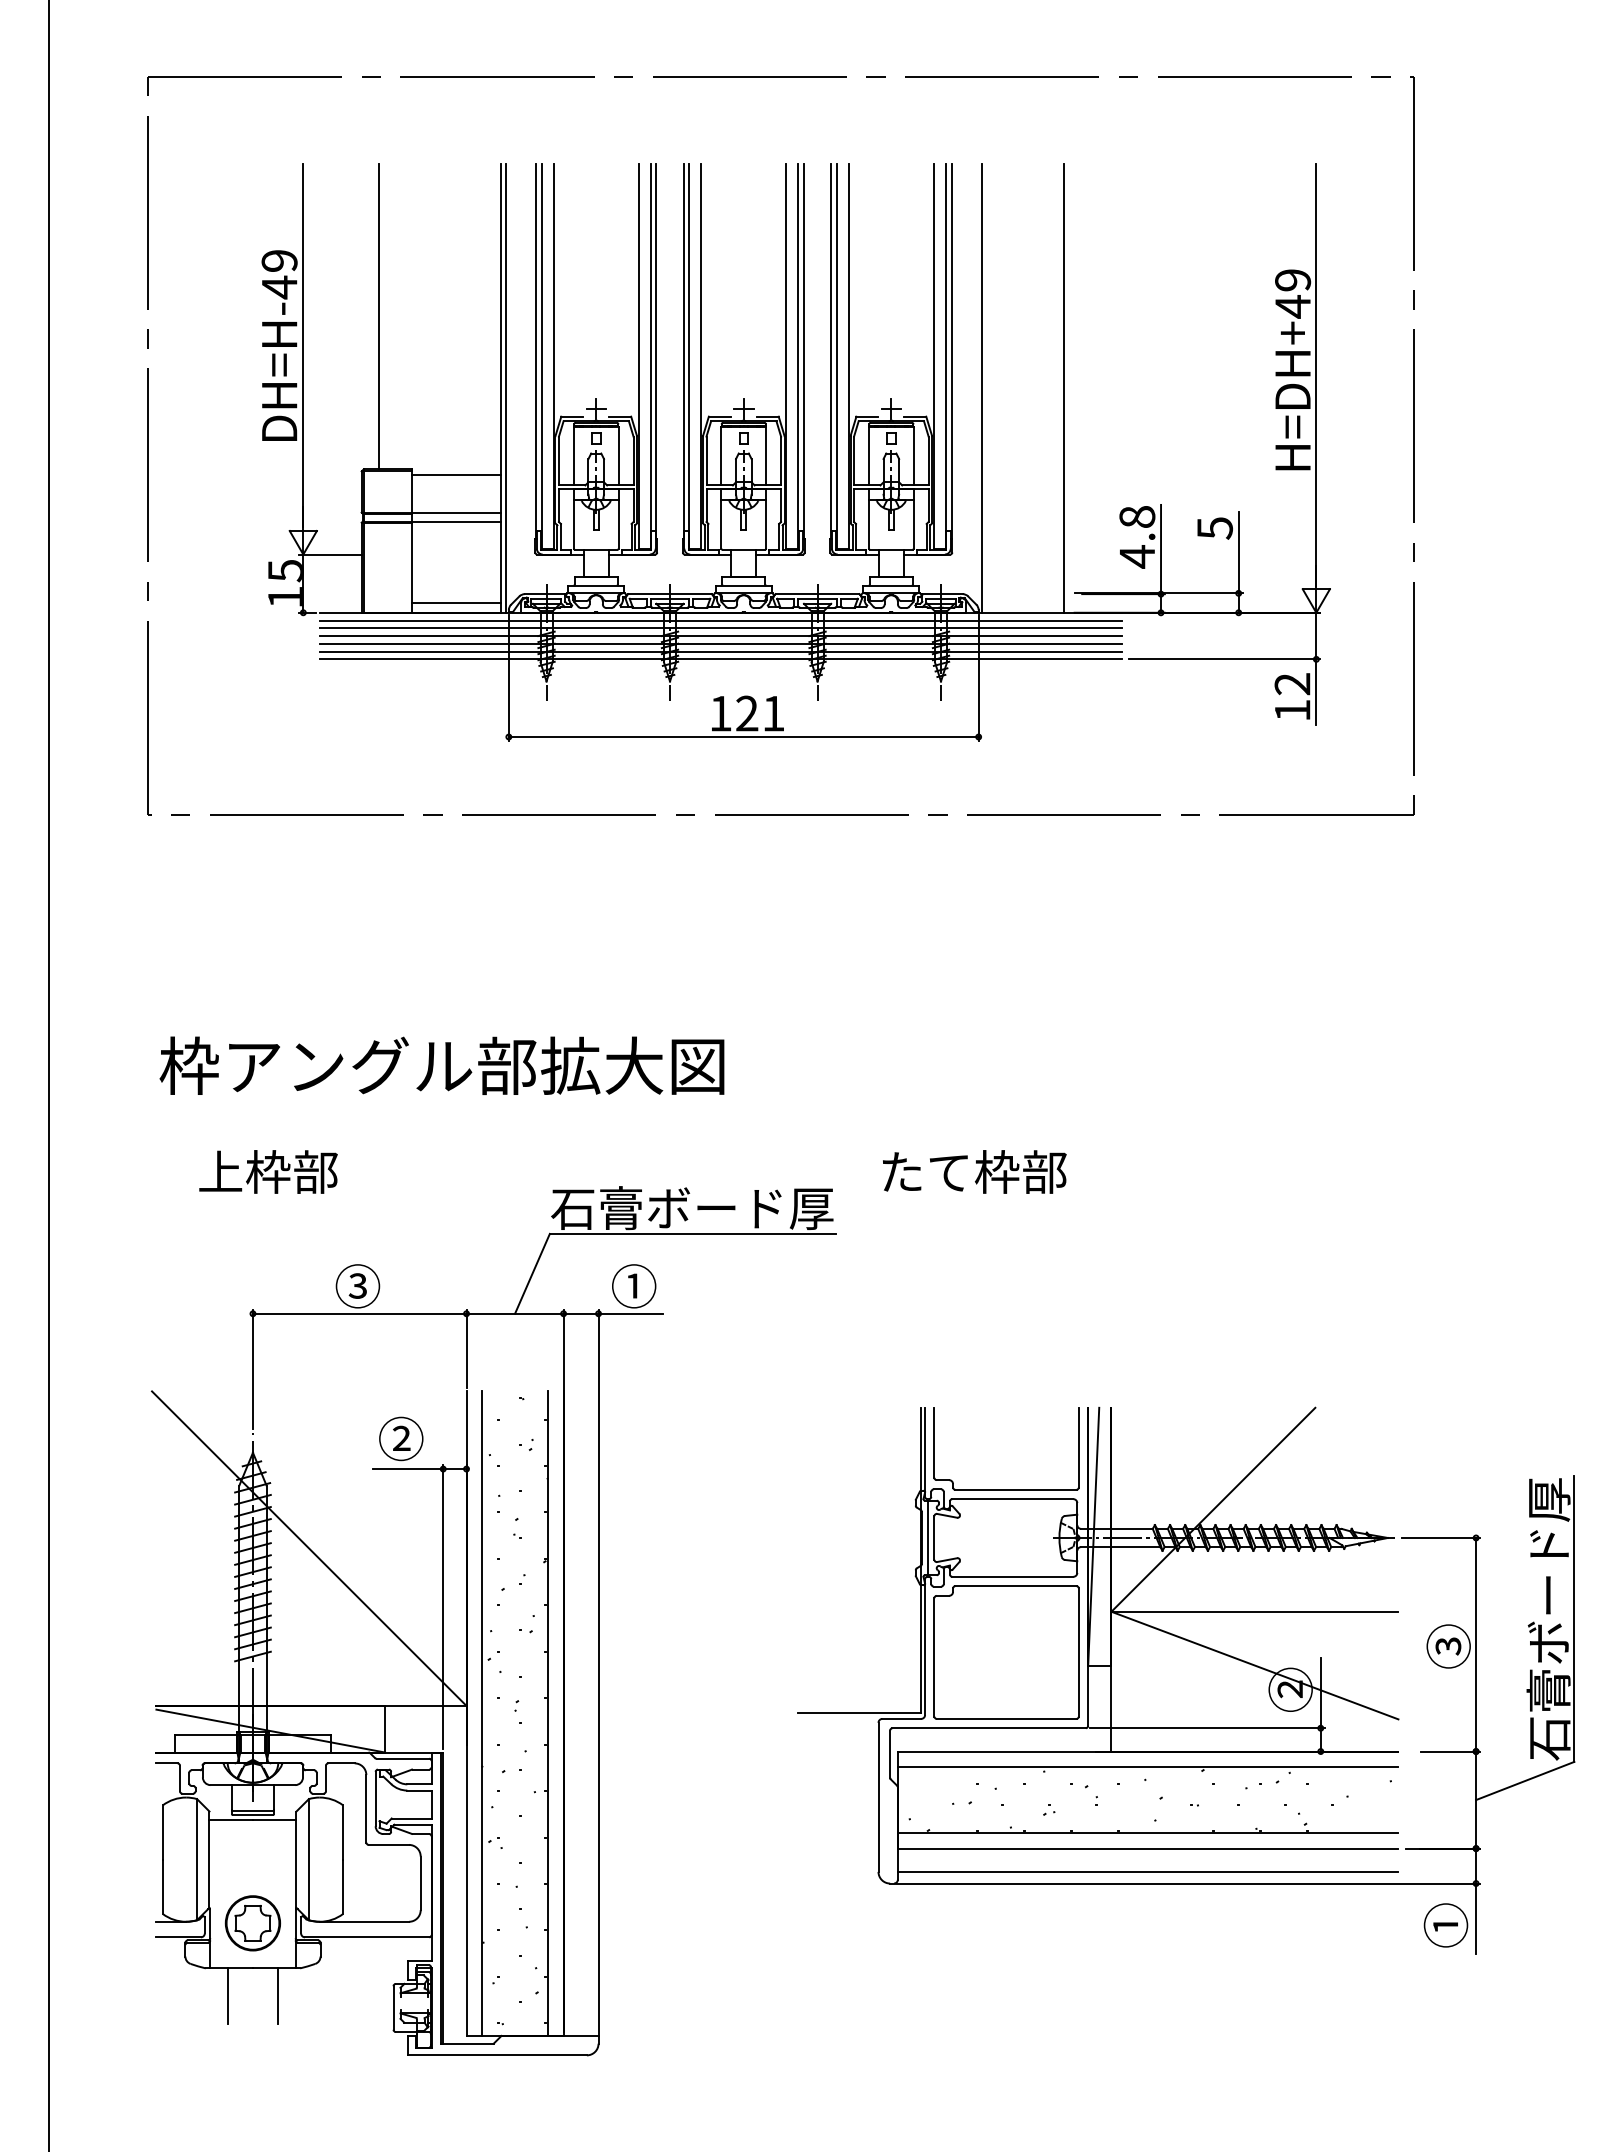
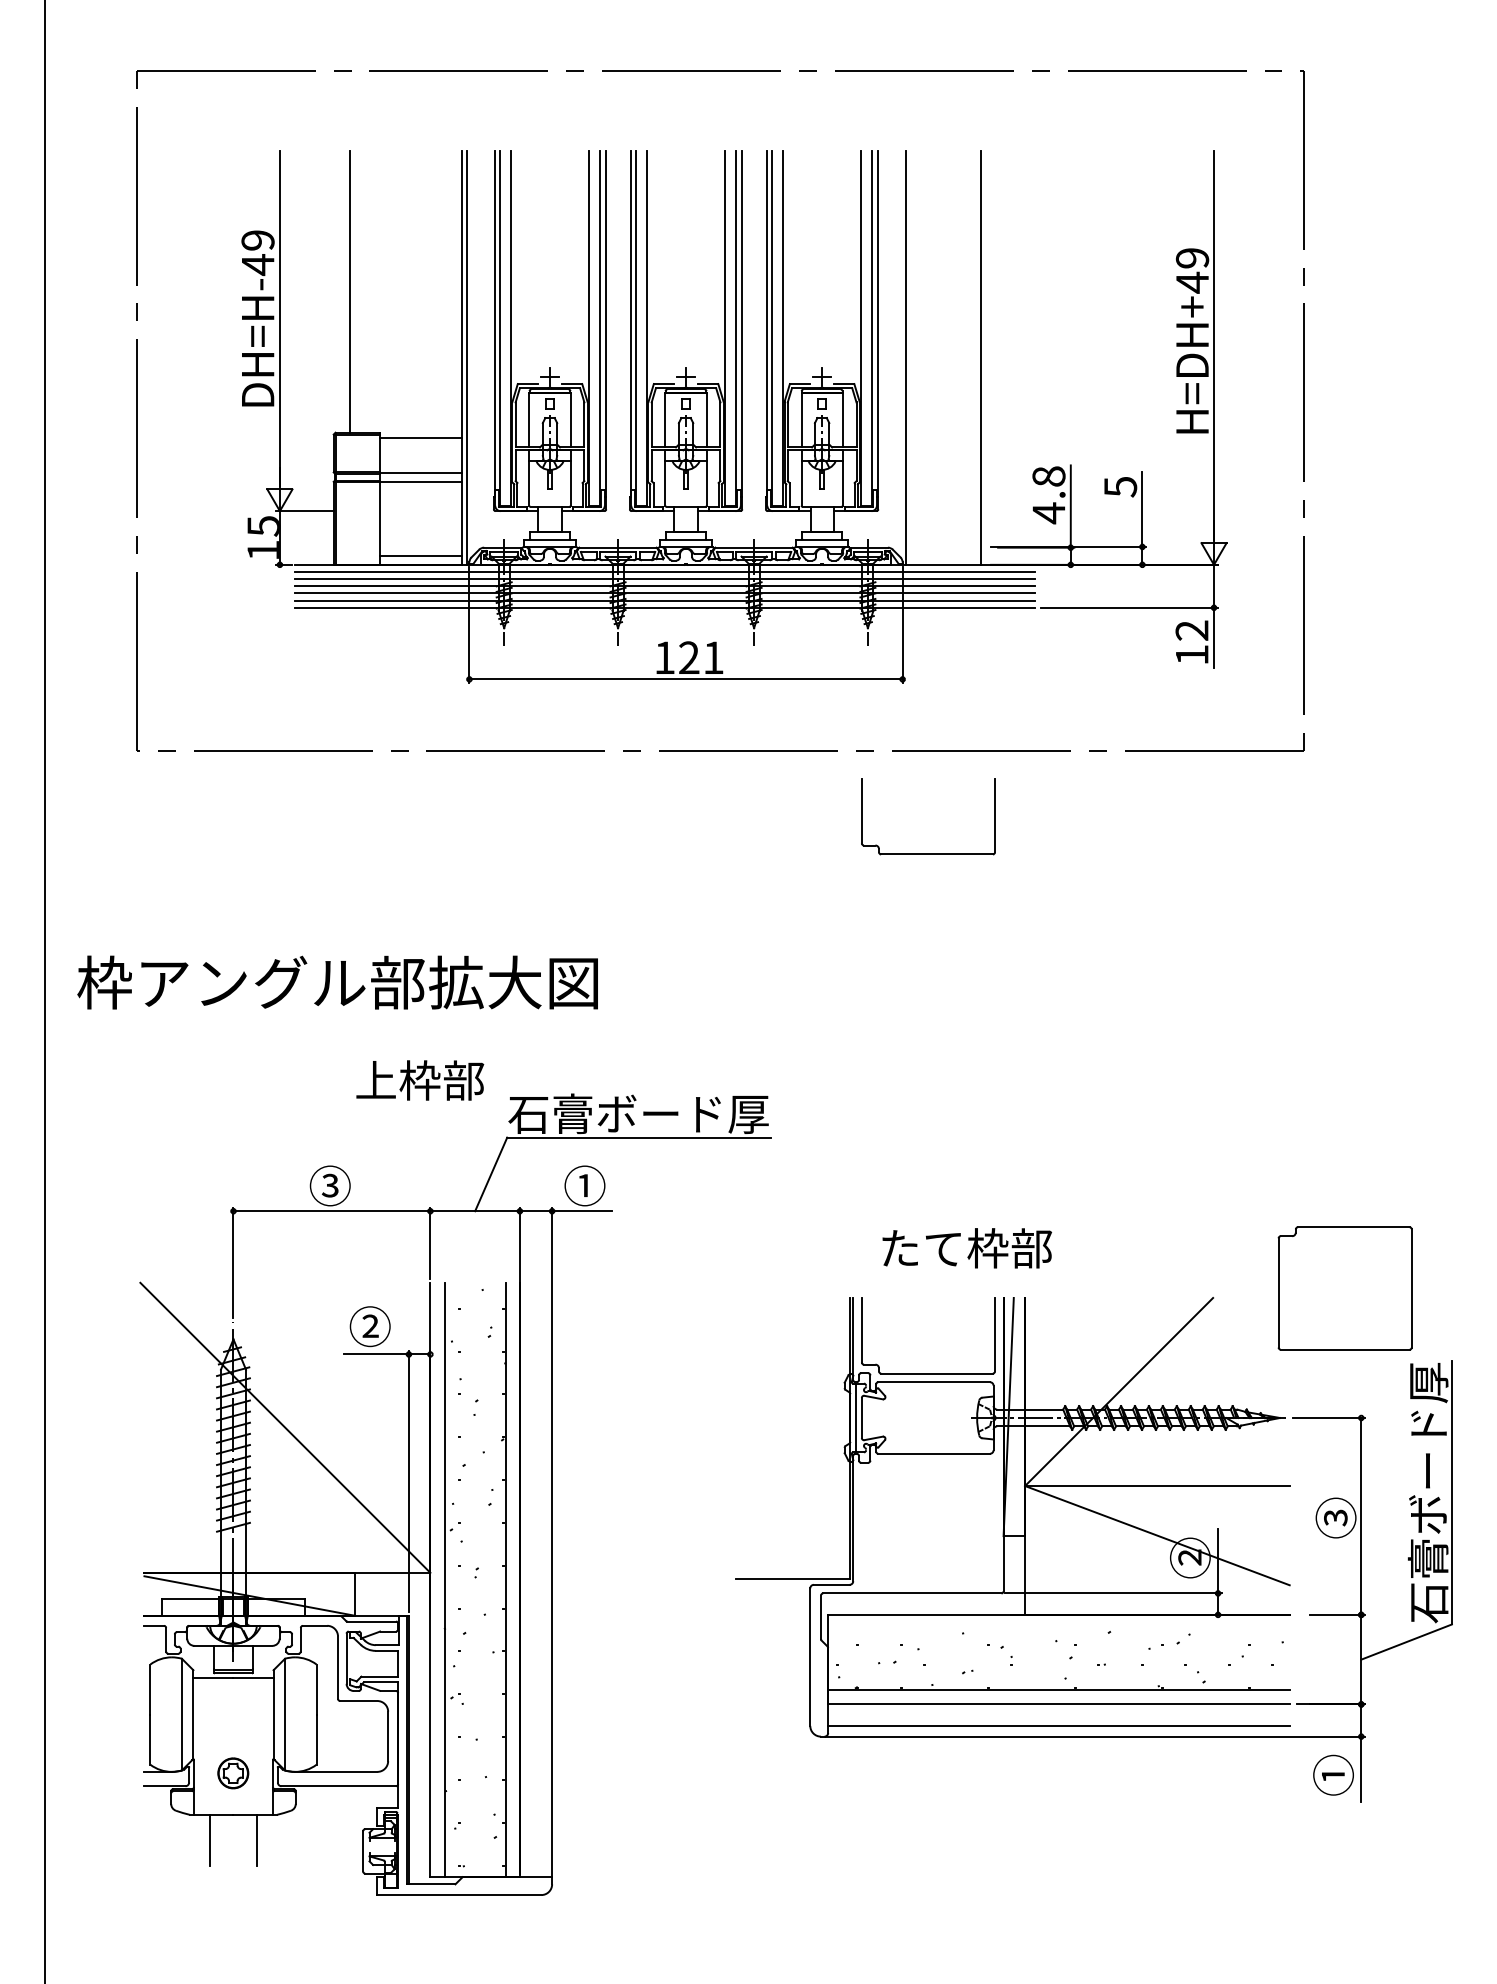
part: (1006, 926) -> (928, 854), added
text: (441, 1065) -> (337, 982), moved
text: (268, 1171) -> (420, 1080), moved
text: (974, 1171) -> (967, 1247), moved
part: (1006, 1652) -> (1345, 1288), moved
line: (1147, 1767) -> (1058, 1629), removed
part: (252, 1923) -> (233, 1773), size x0.6

